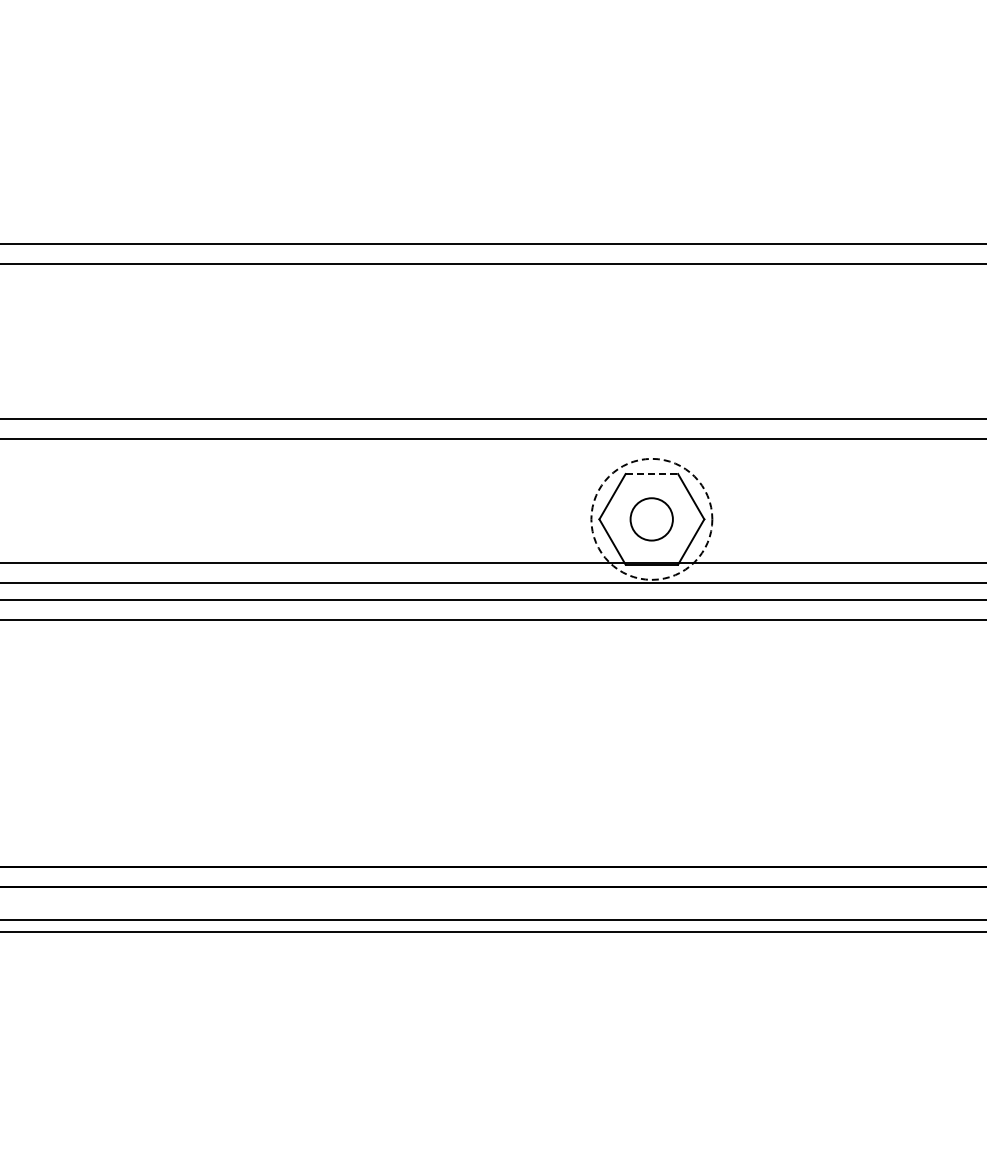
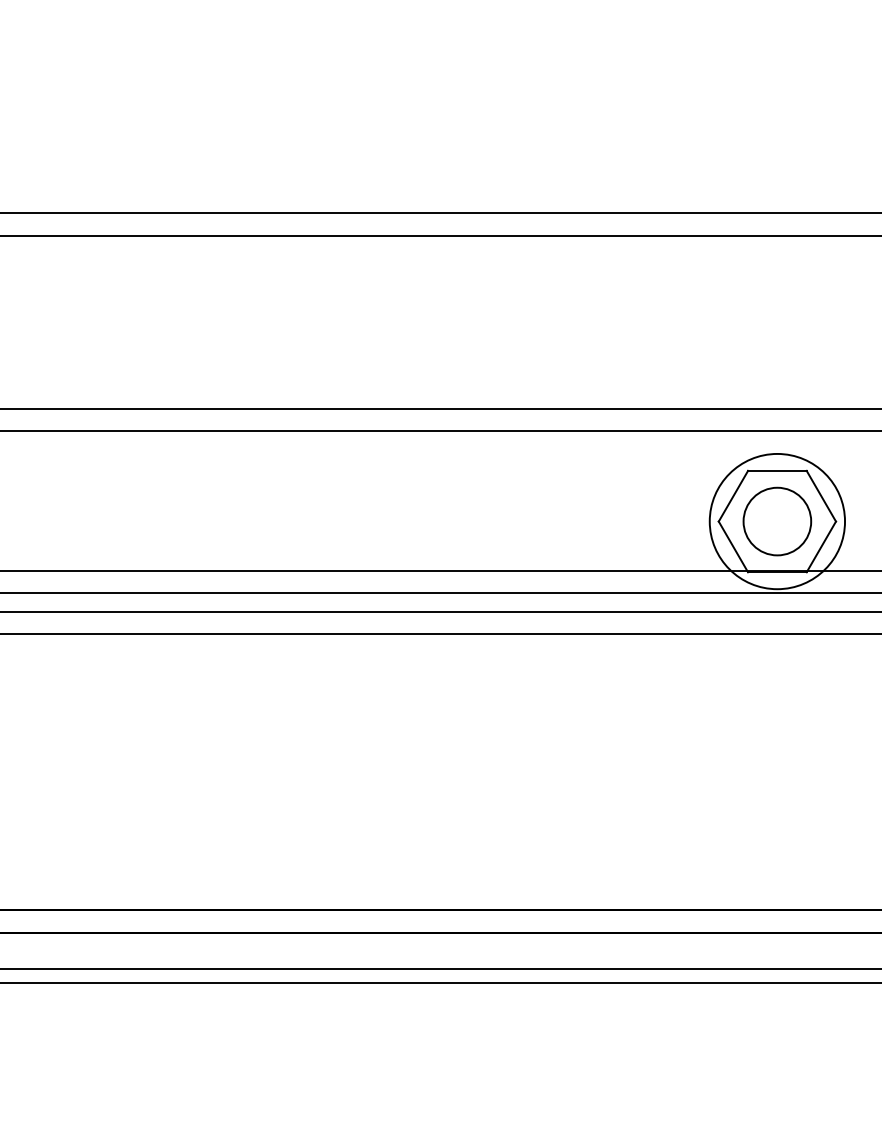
line: (652, 474) -> (778, 471), dashed -> solid
circle: (651, 518) -> (776, 520), dashed -> solid
circle: (651, 519) -> (776, 521), size x1.43

